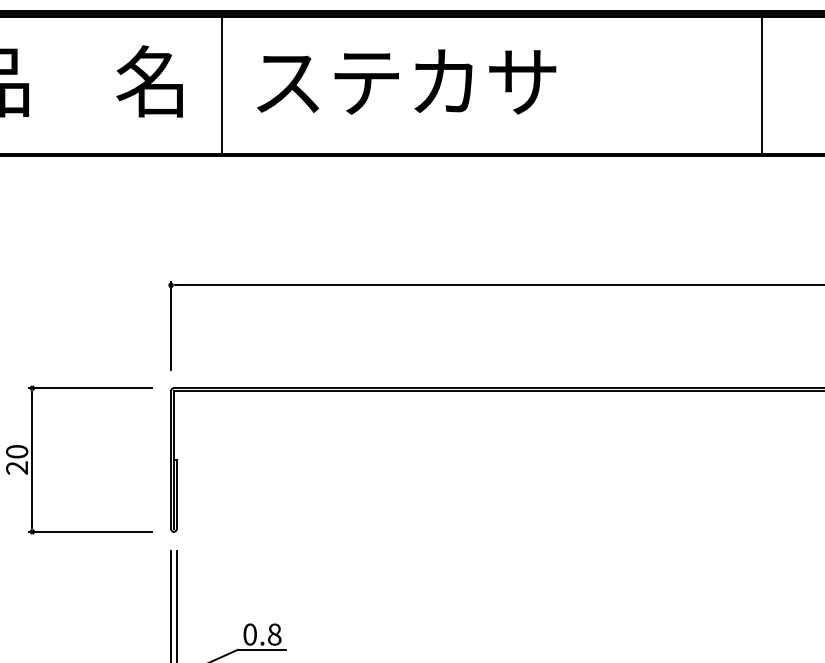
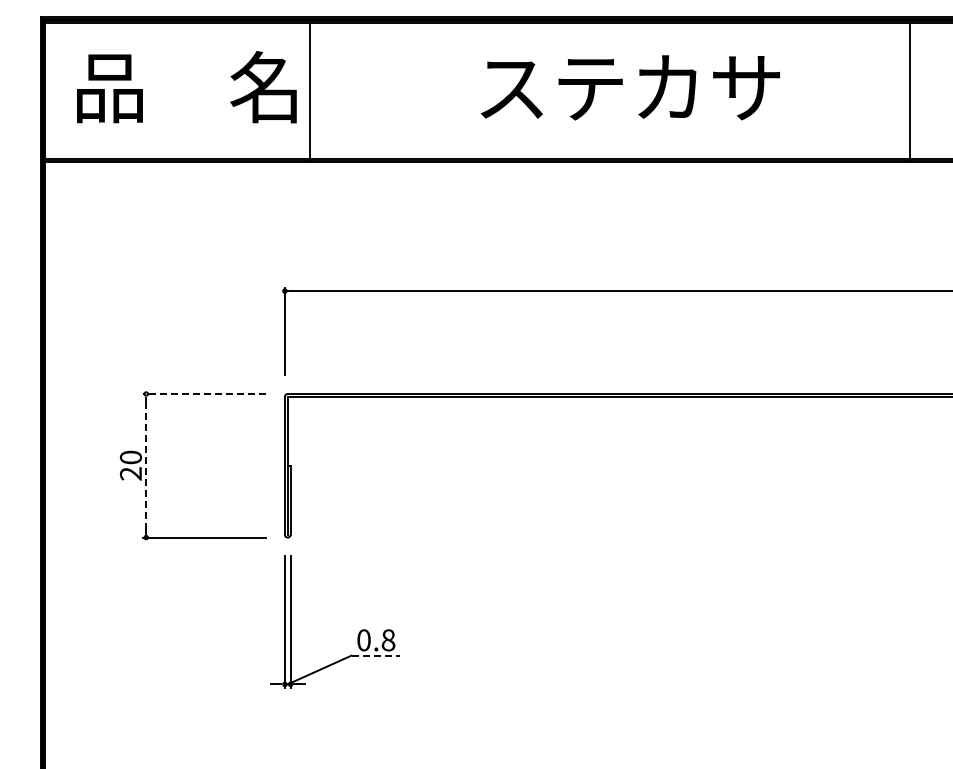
text: (405, 81) -> (629, 87), moved
line: (221, 86) -> (309, 92), moved
line: (761, 86) -> (909, 92), moved
line: (90, 388) -> (204, 394), solid -> dashed
line: (32, 459) -> (146, 465), solid -> dashed
line: (262, 649) -> (376, 655), solid -> dashed

